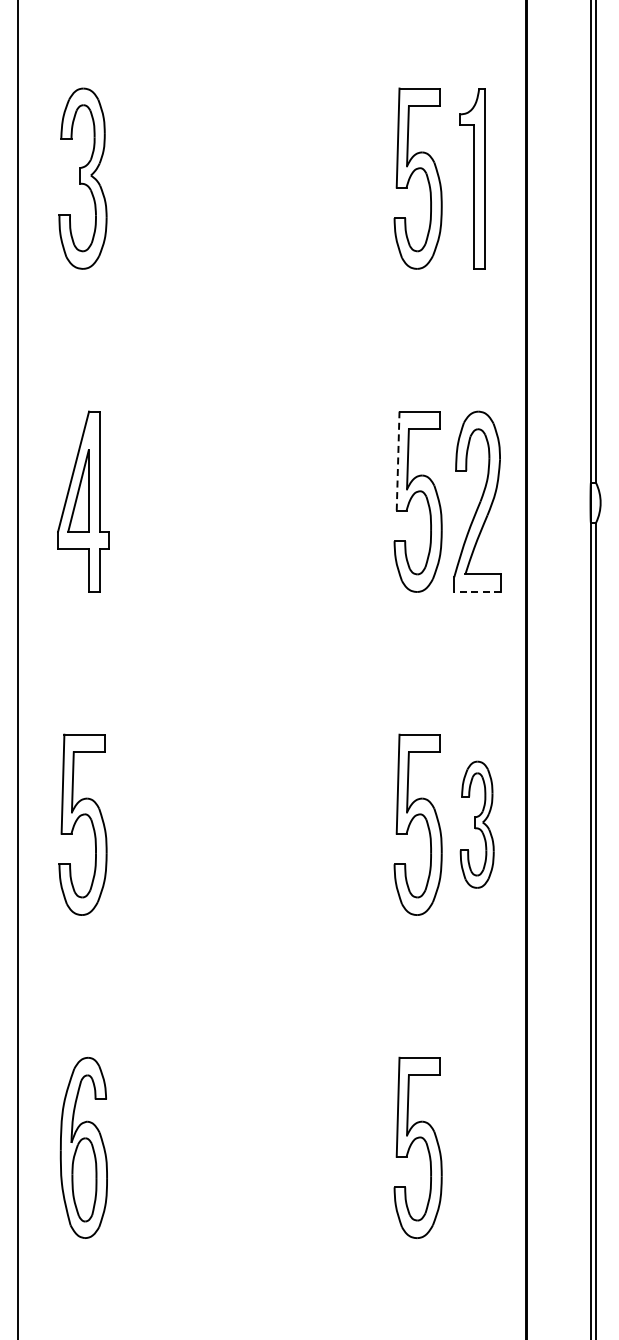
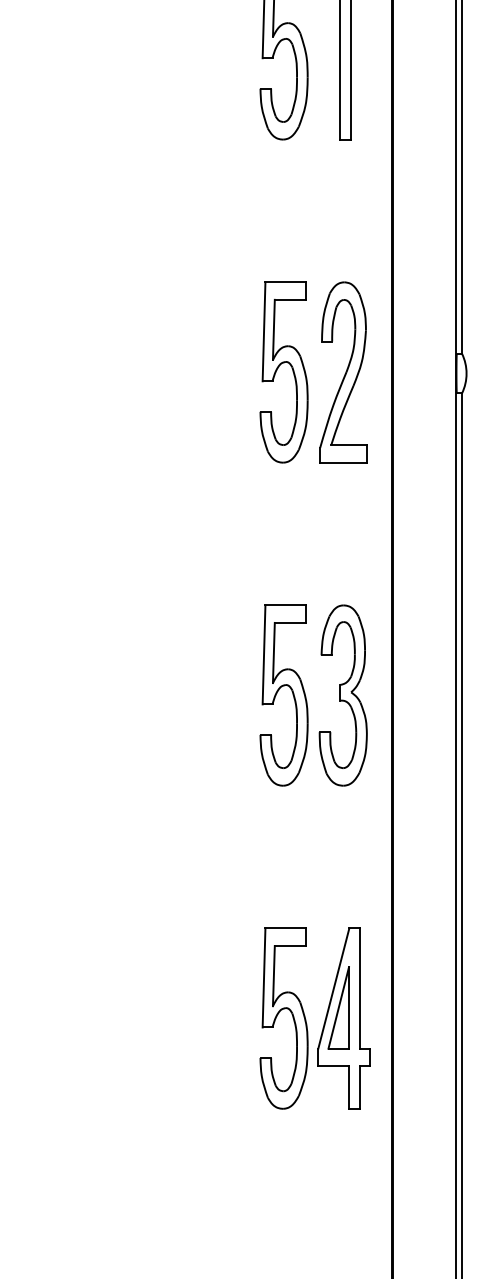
line: (398, 461) -> (264, 332), dashed -> solid
line: (477, 592) -> (343, 463), dashed -> solid
part: (476, 824) -> (342, 695), size x1.43
part: (477, 1147) -> (343, 1018), added

